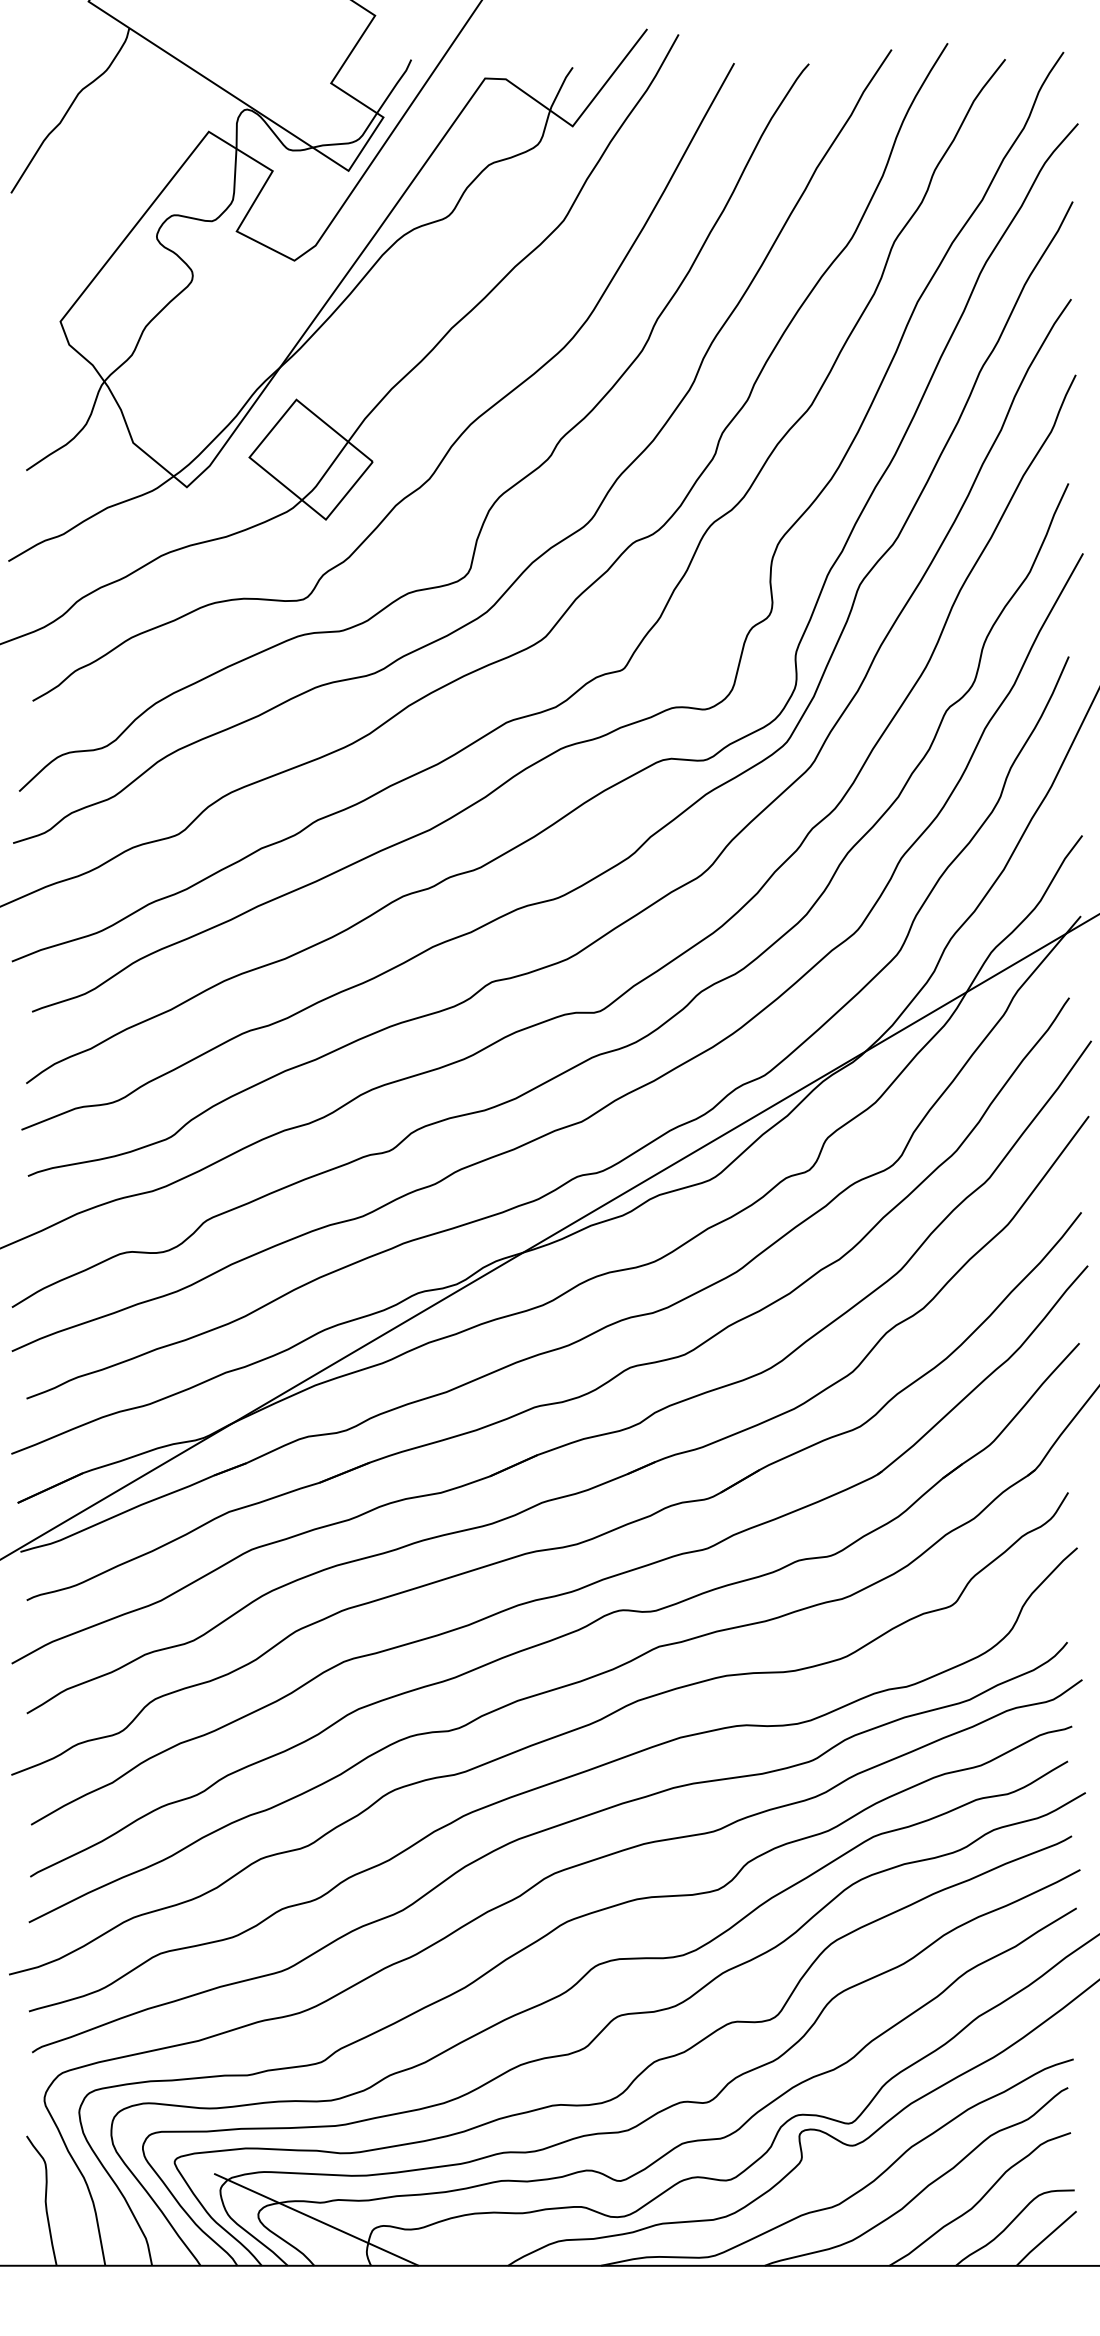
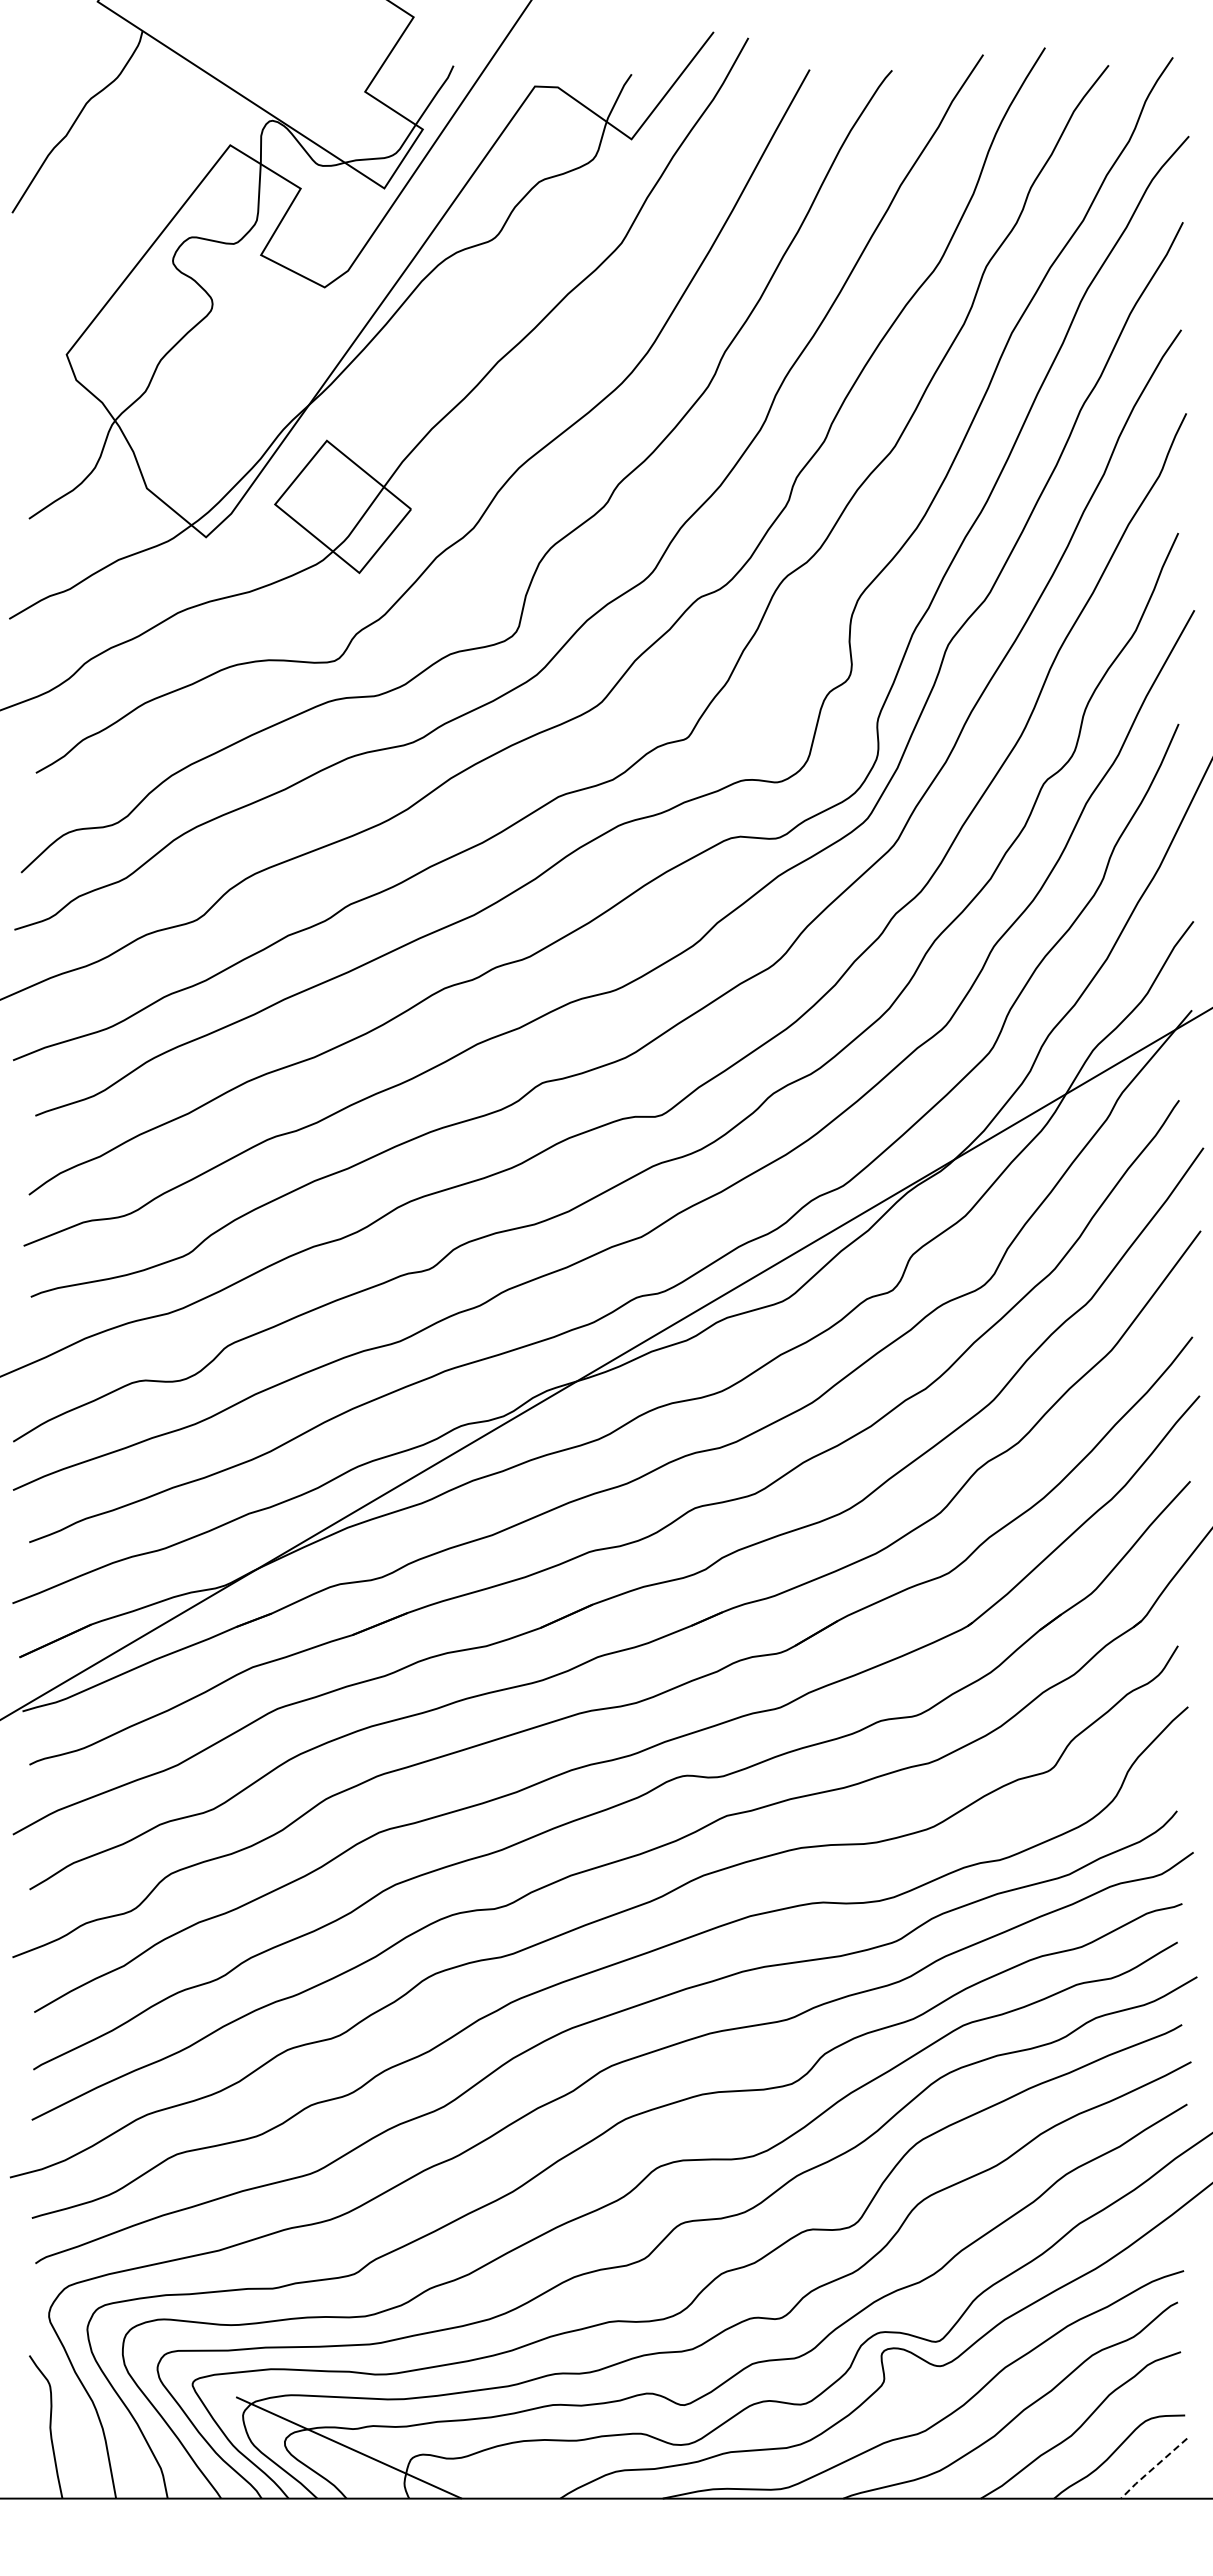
line: (1045, 2238) -> (1152, 2468), solid -> dashed

